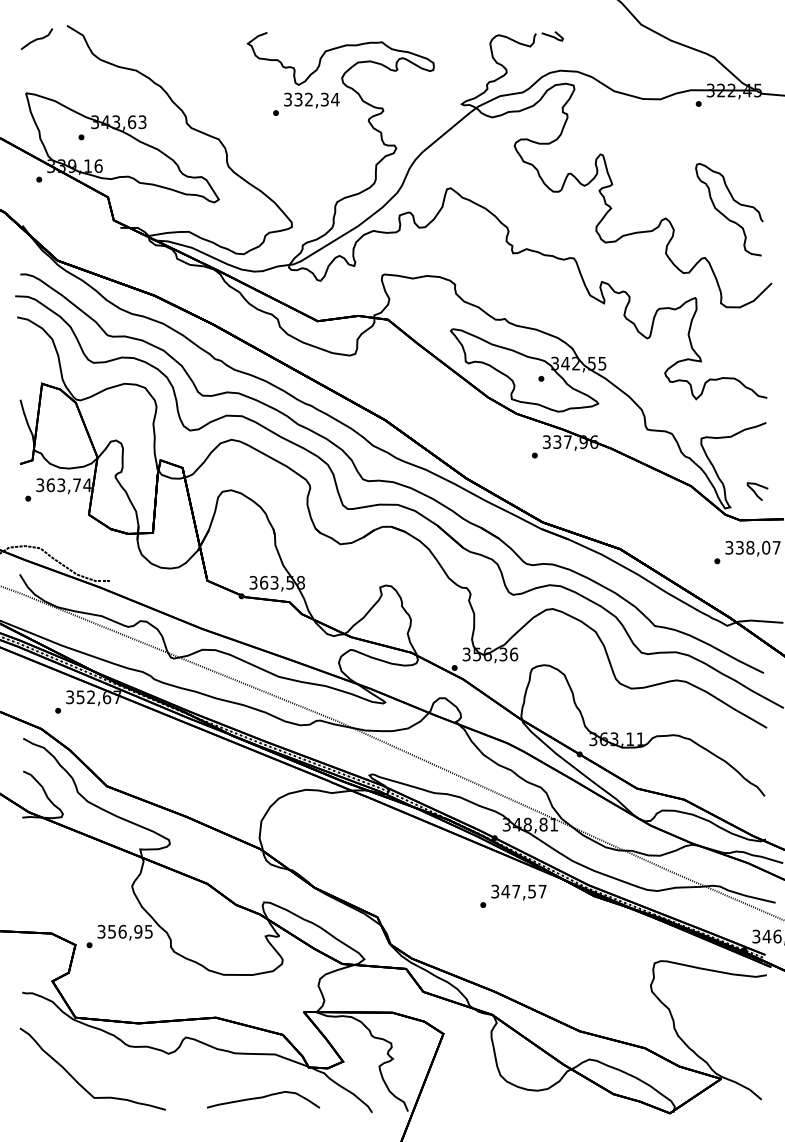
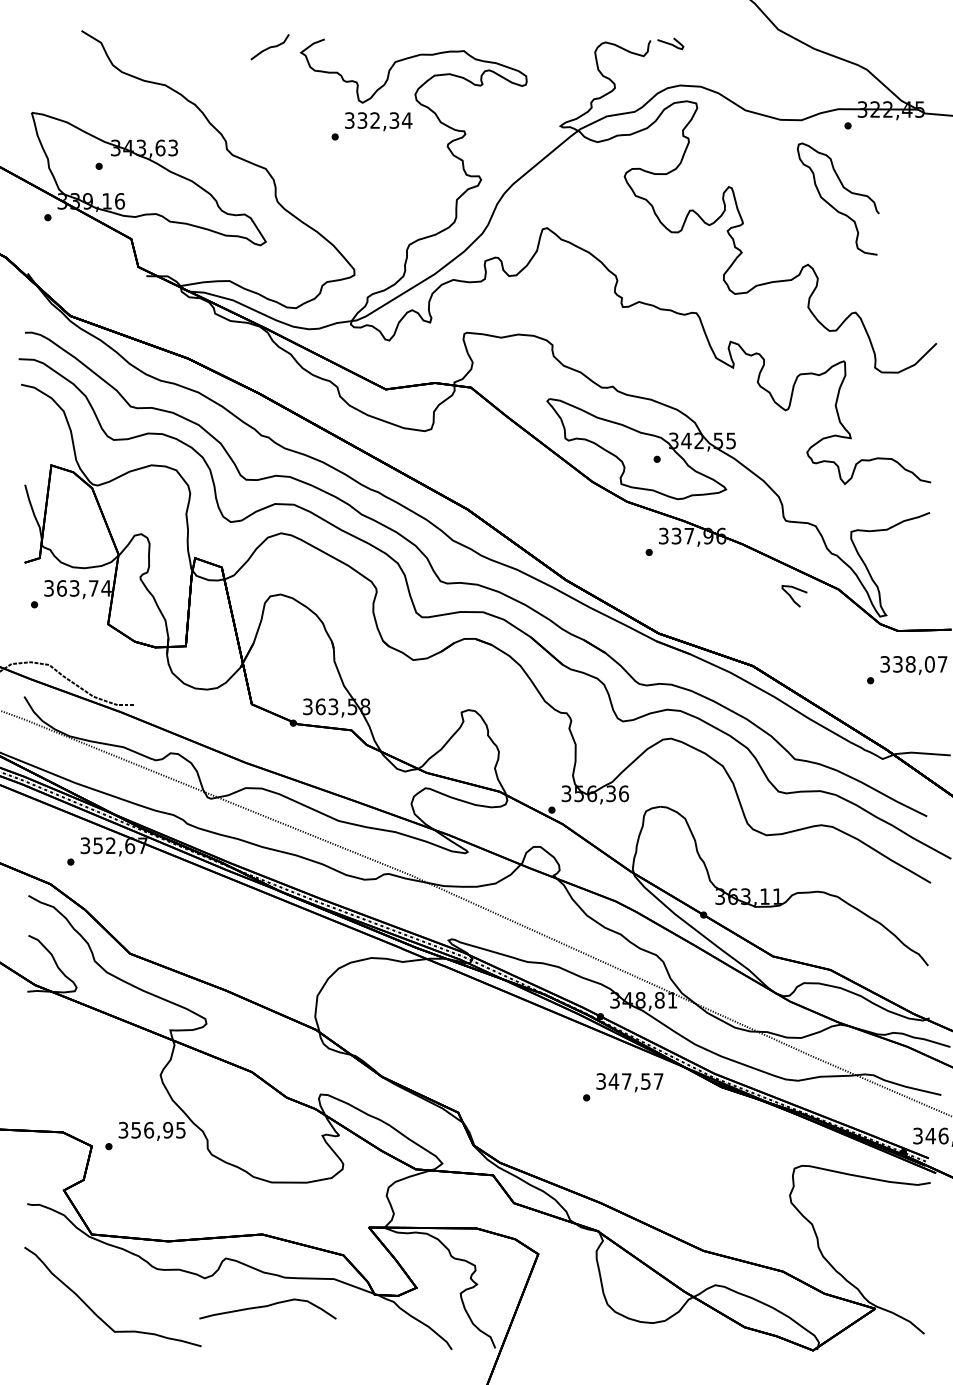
curve: (36, 39) -> (269, 47), moved
curve: (723, 214) -> (831, 204), moved
curve: (755, 492) -> (792, 597), moved
curve: (262, 1098) -> (266, 1307), moved

